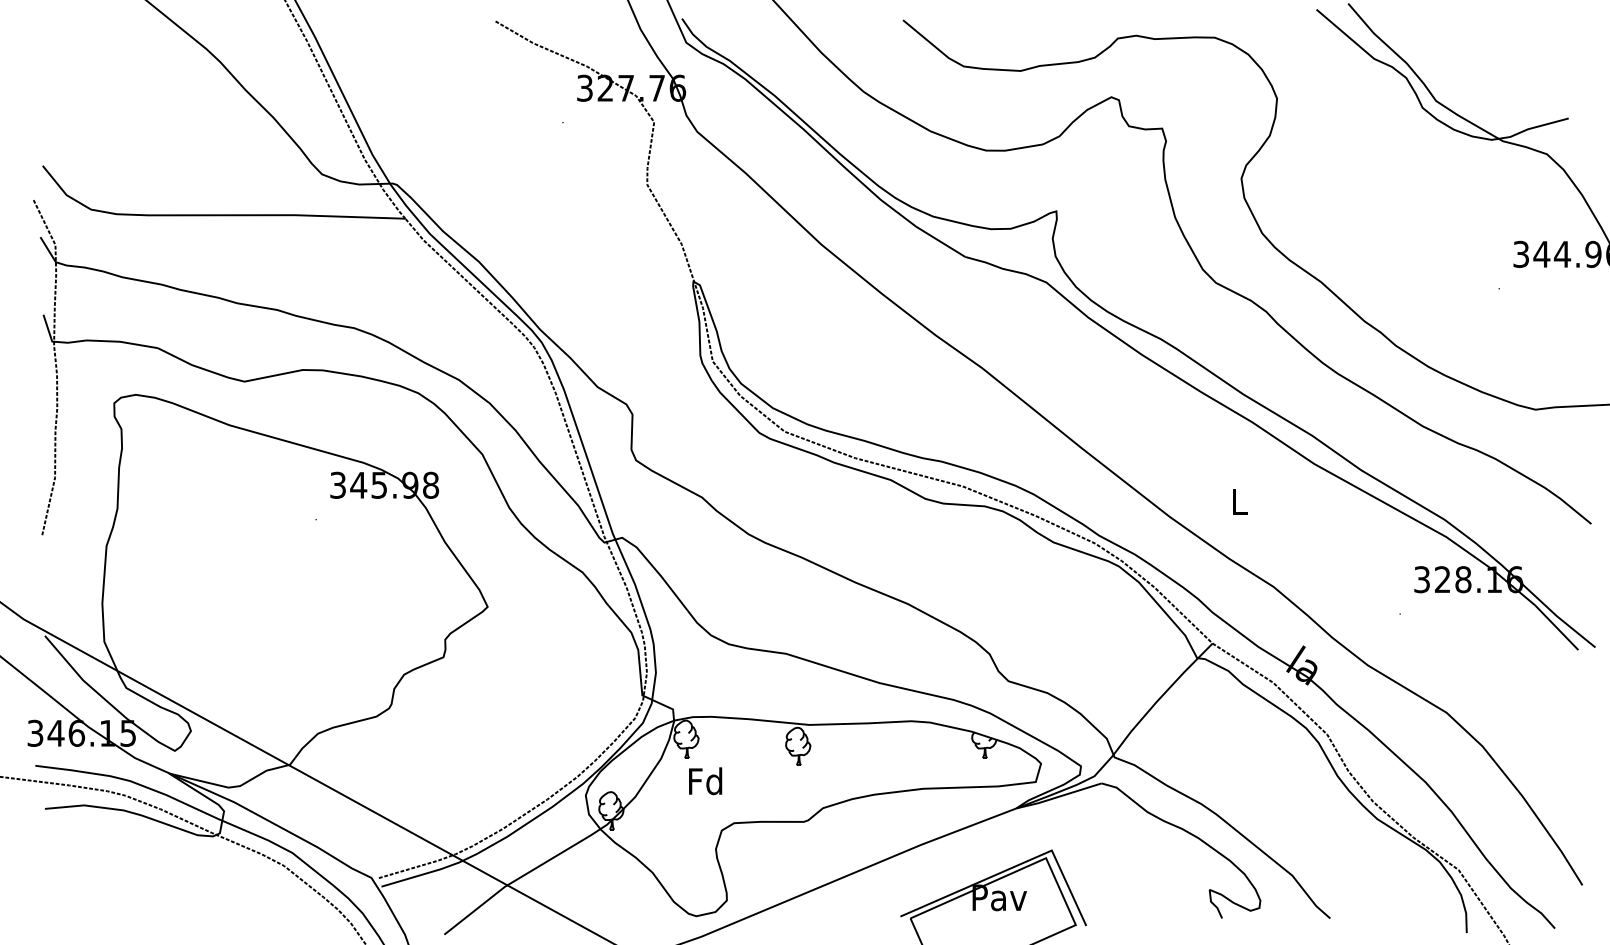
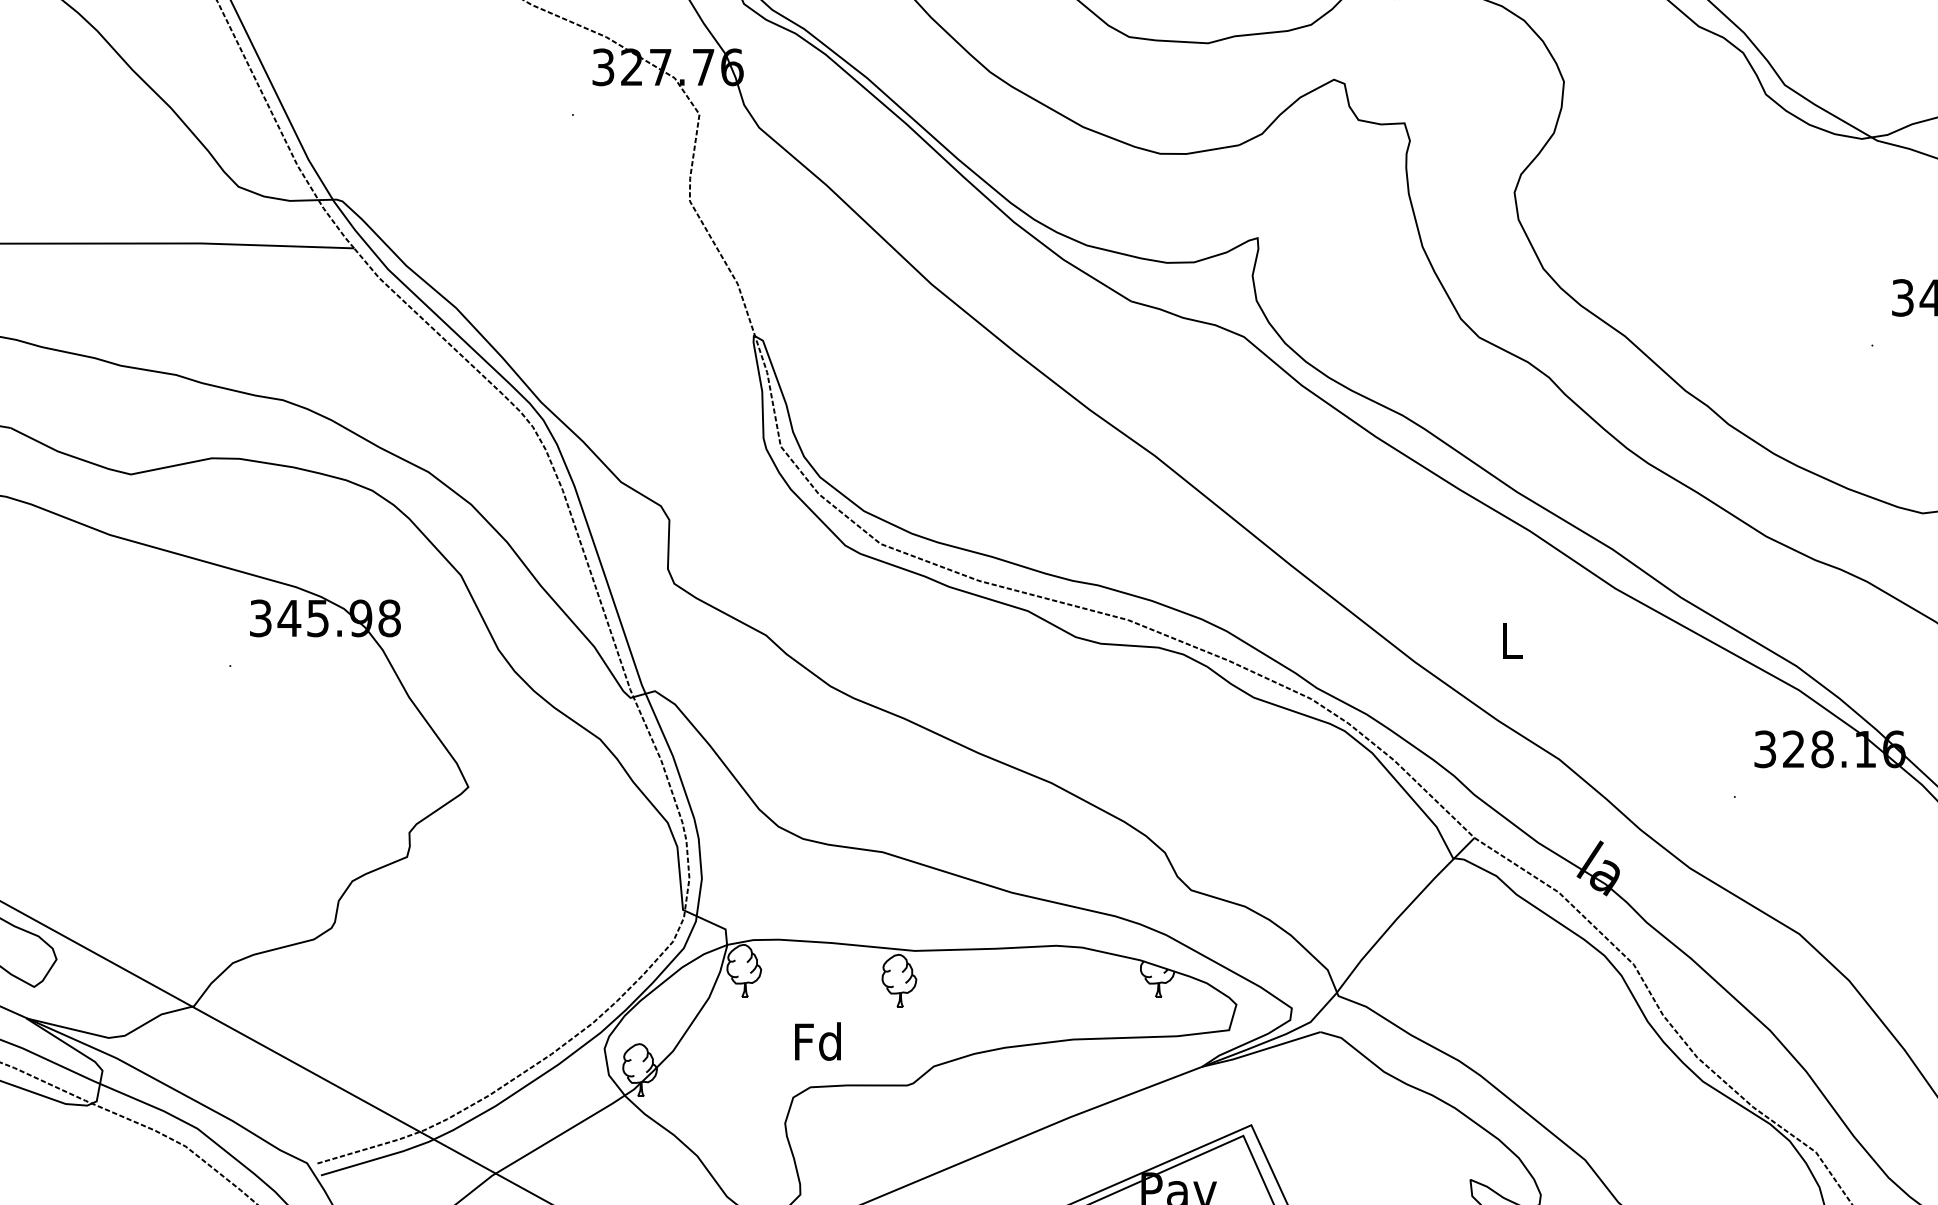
text: (705, 781) -> (817, 1041), moved

